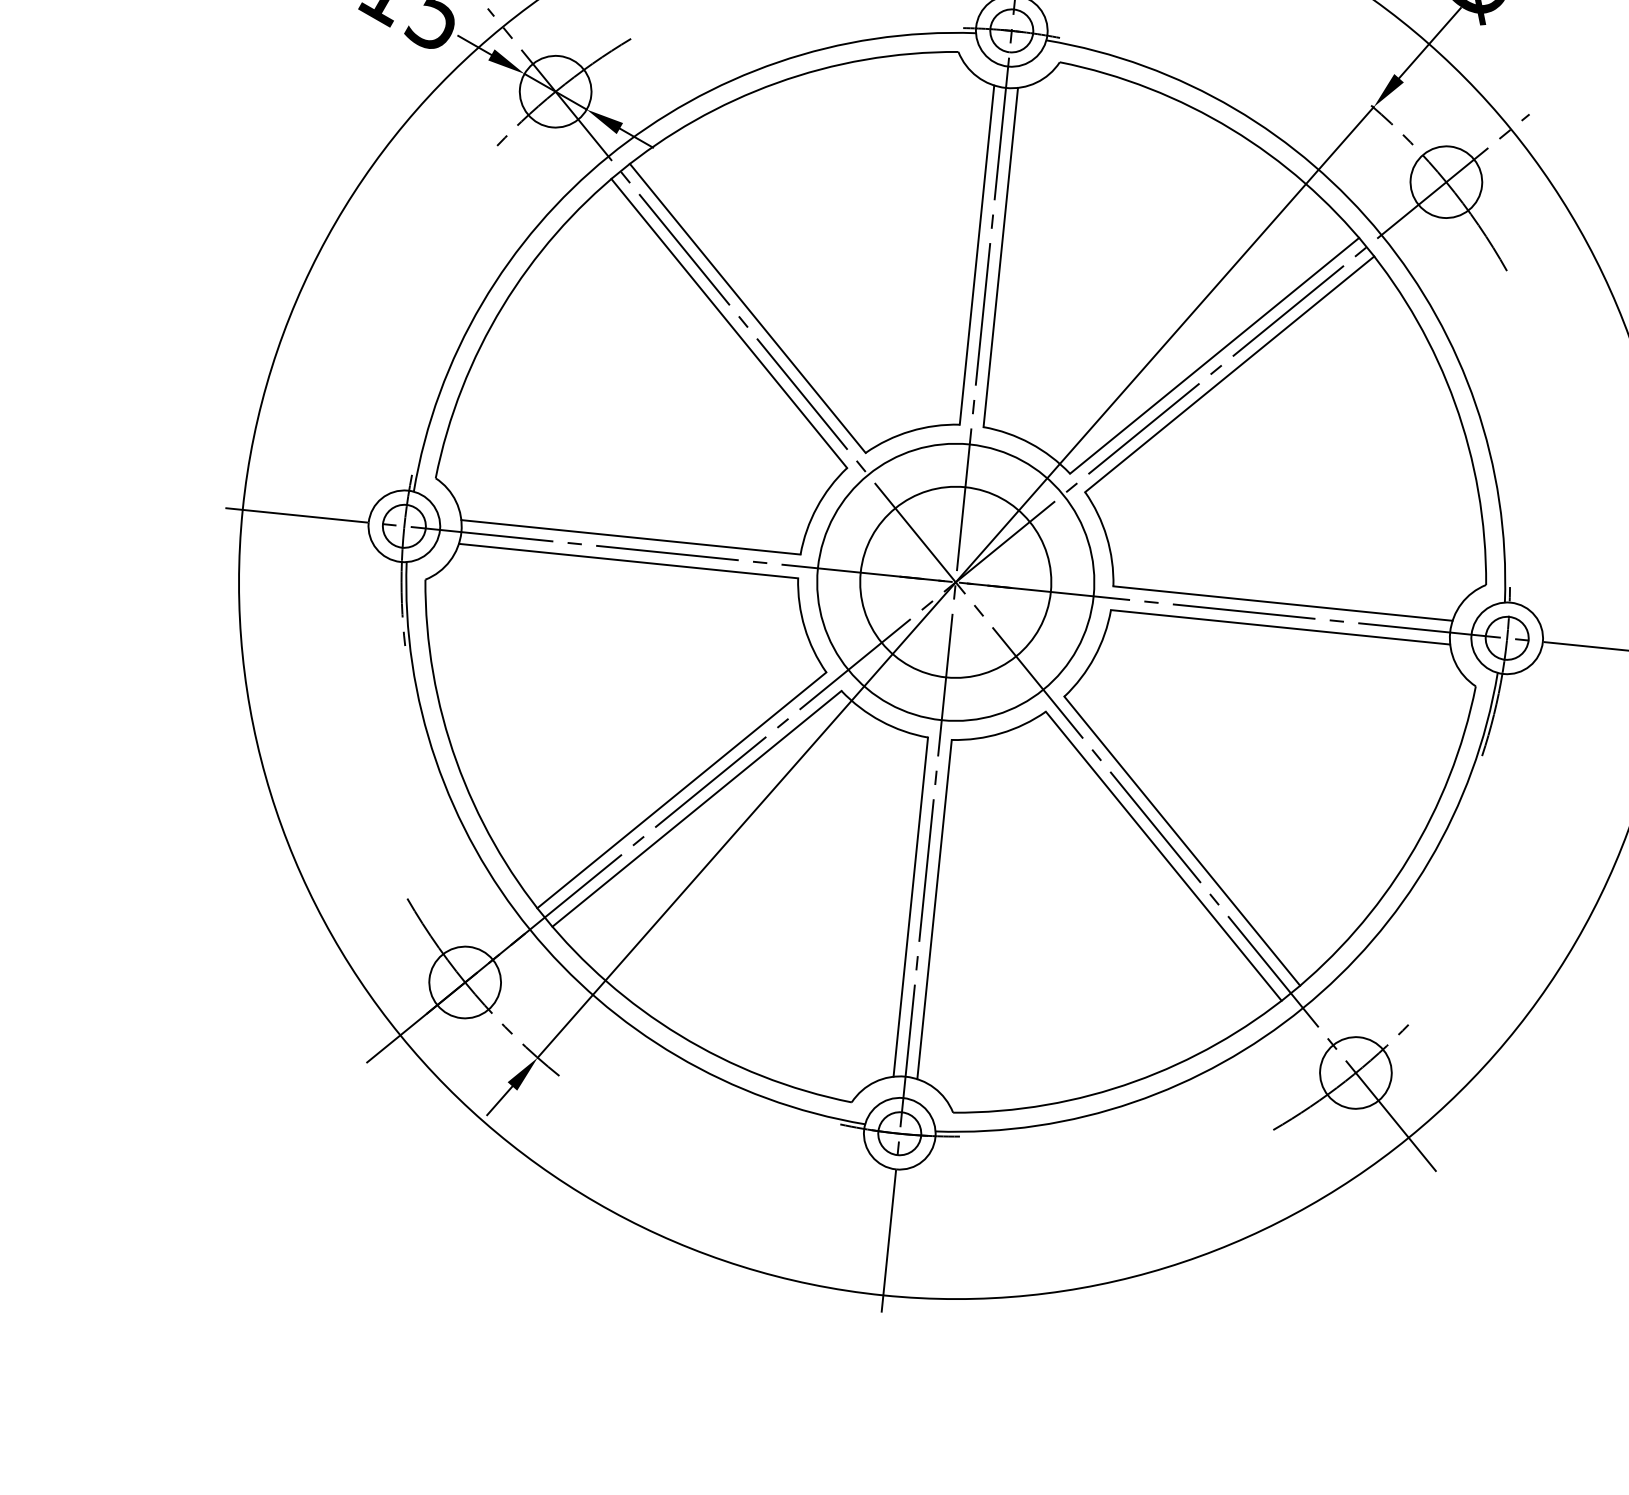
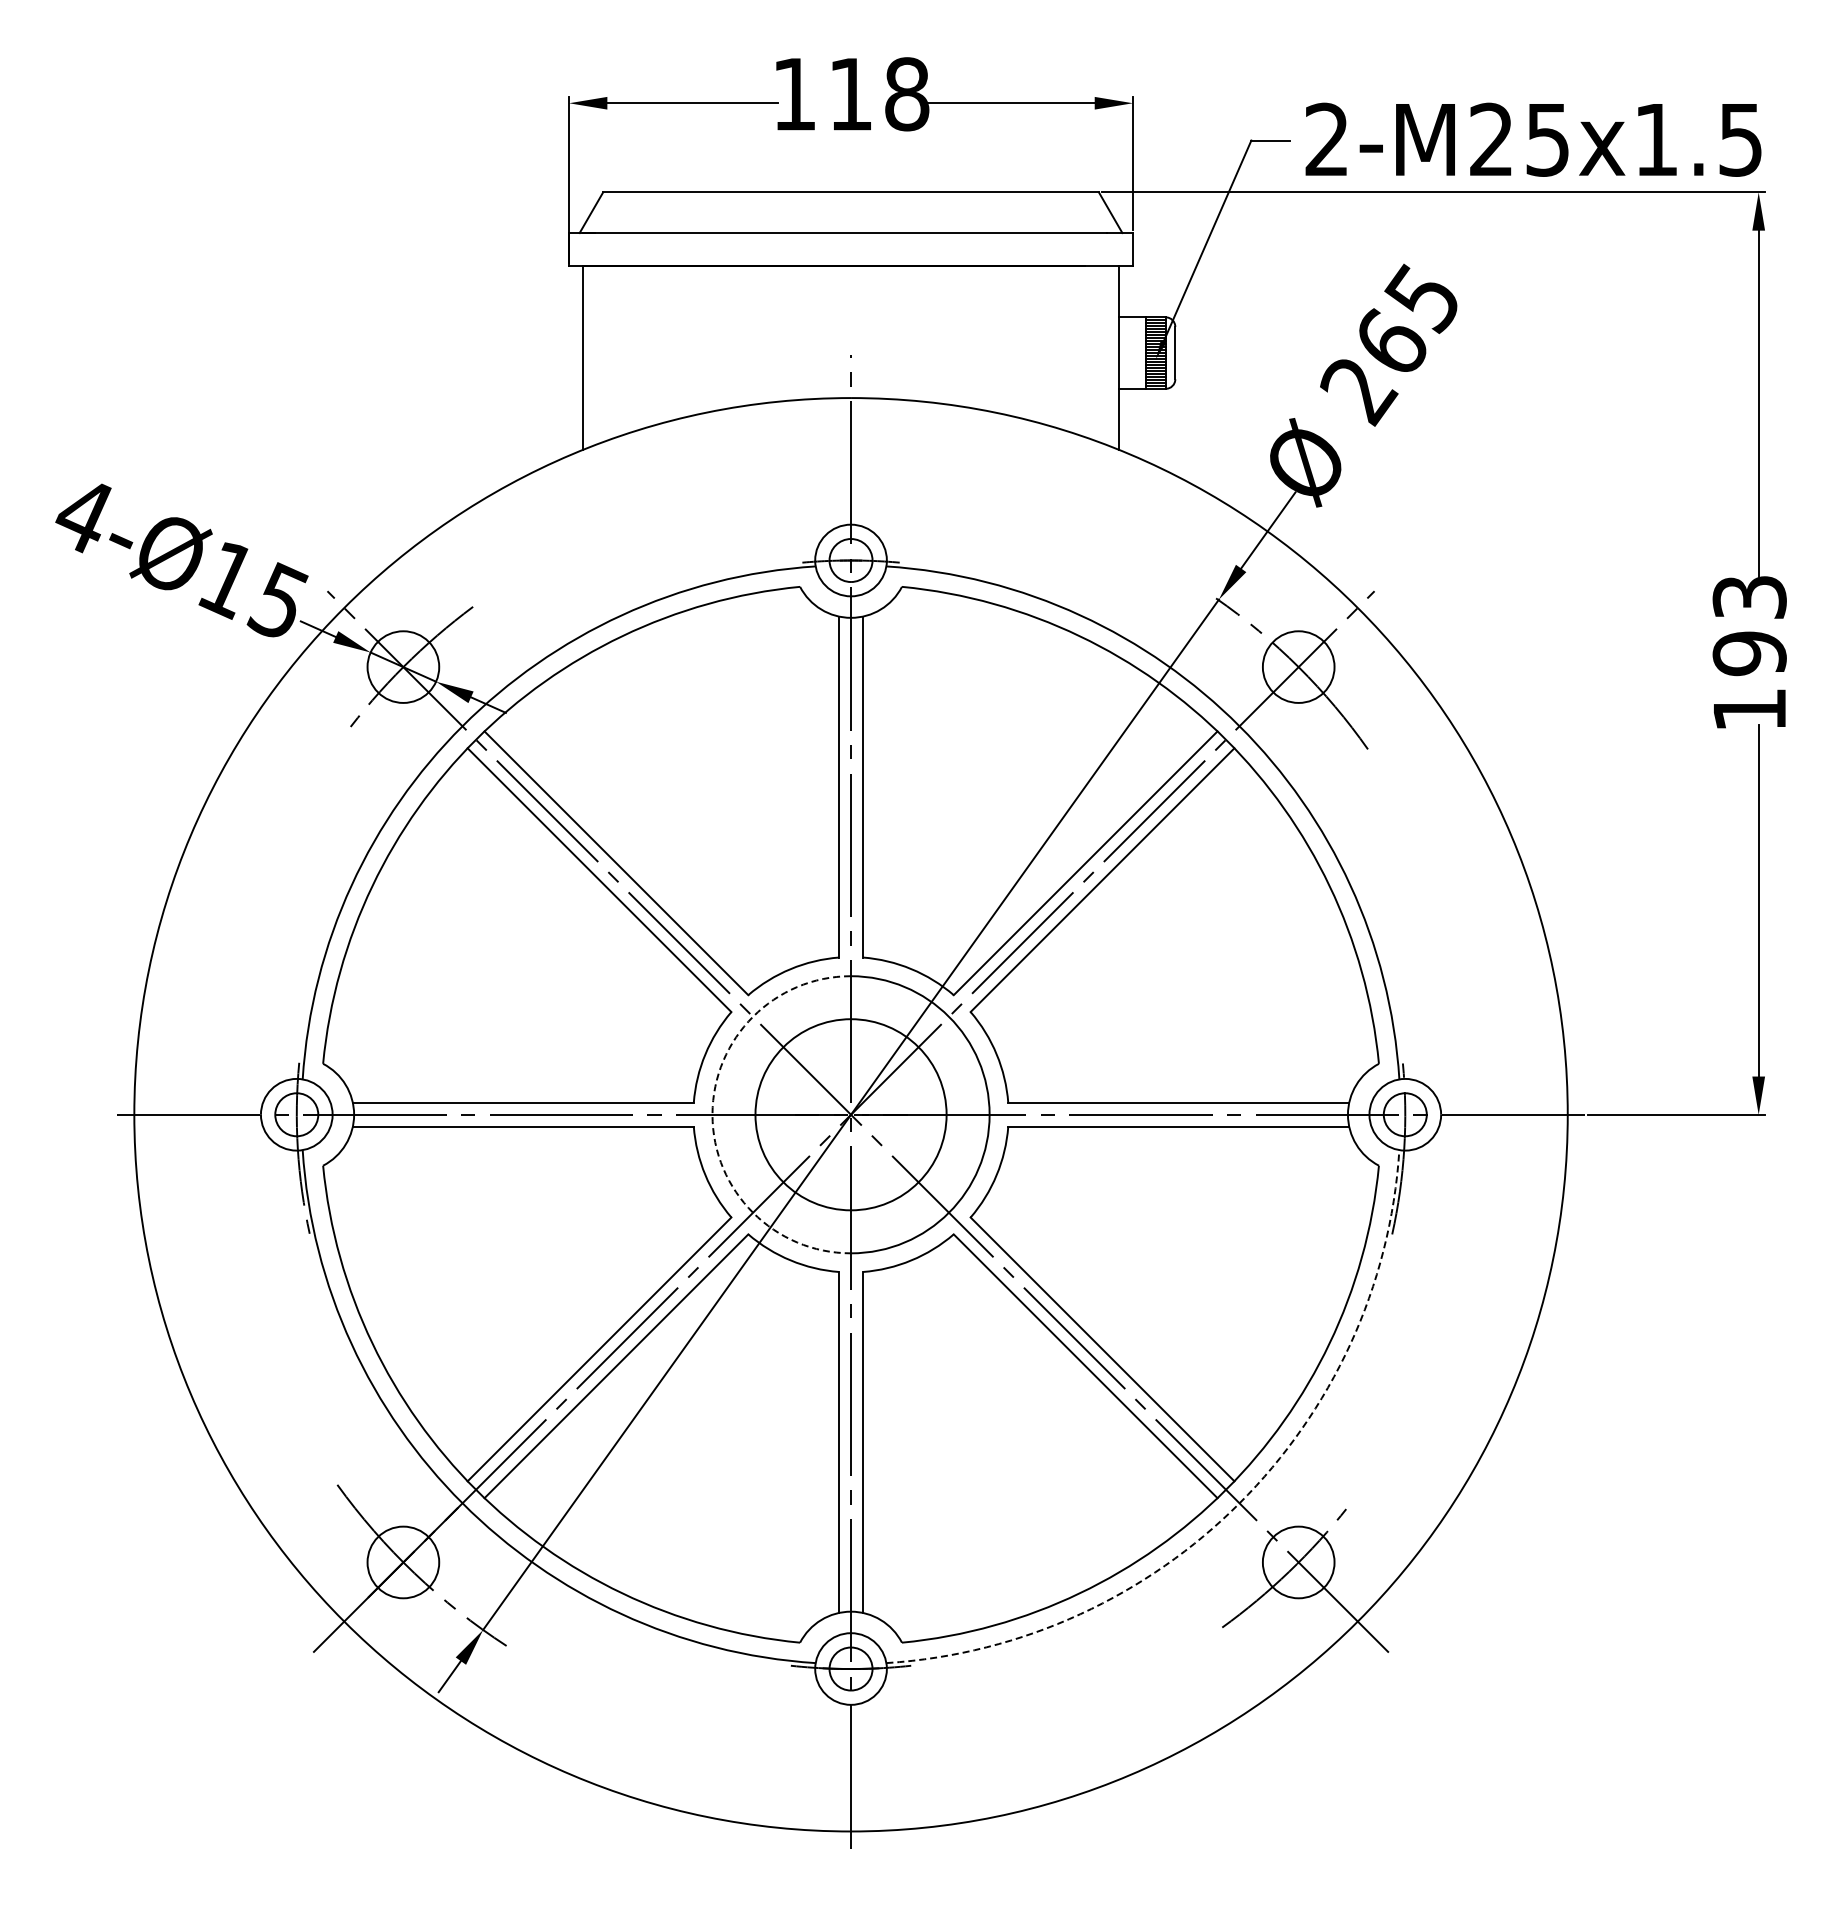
arc: (817, 568) -> (712, 1114), solid -> dashed
arc: (1302, 1008) -> (1239, 1503), solid -> dashed

